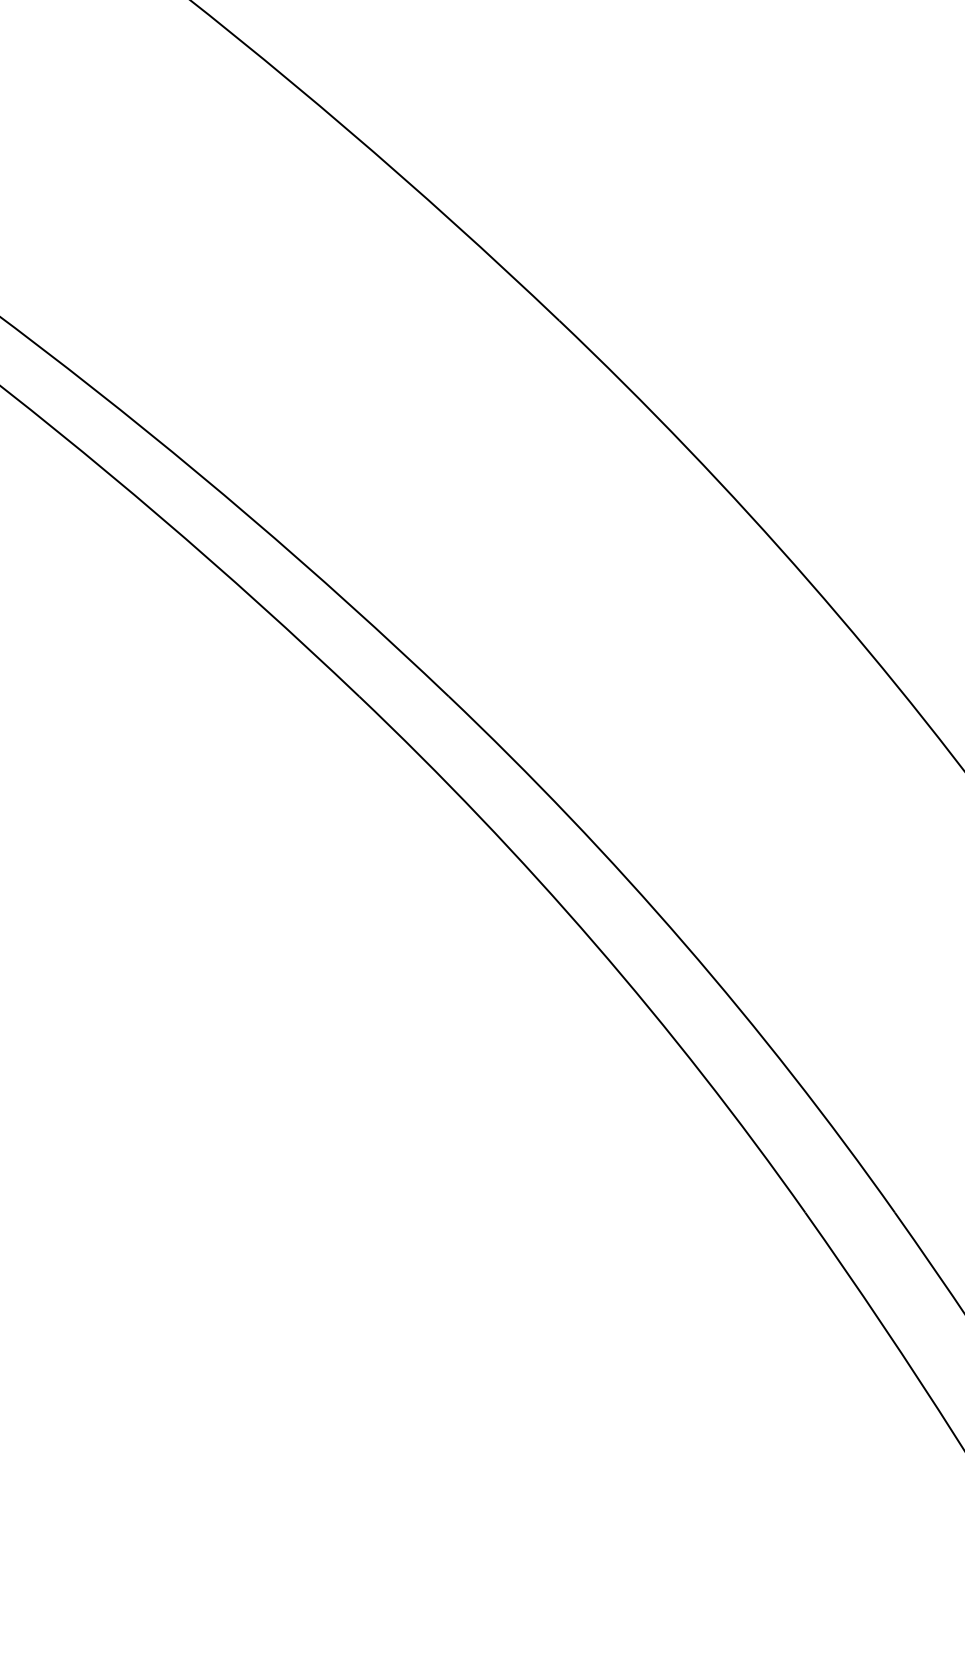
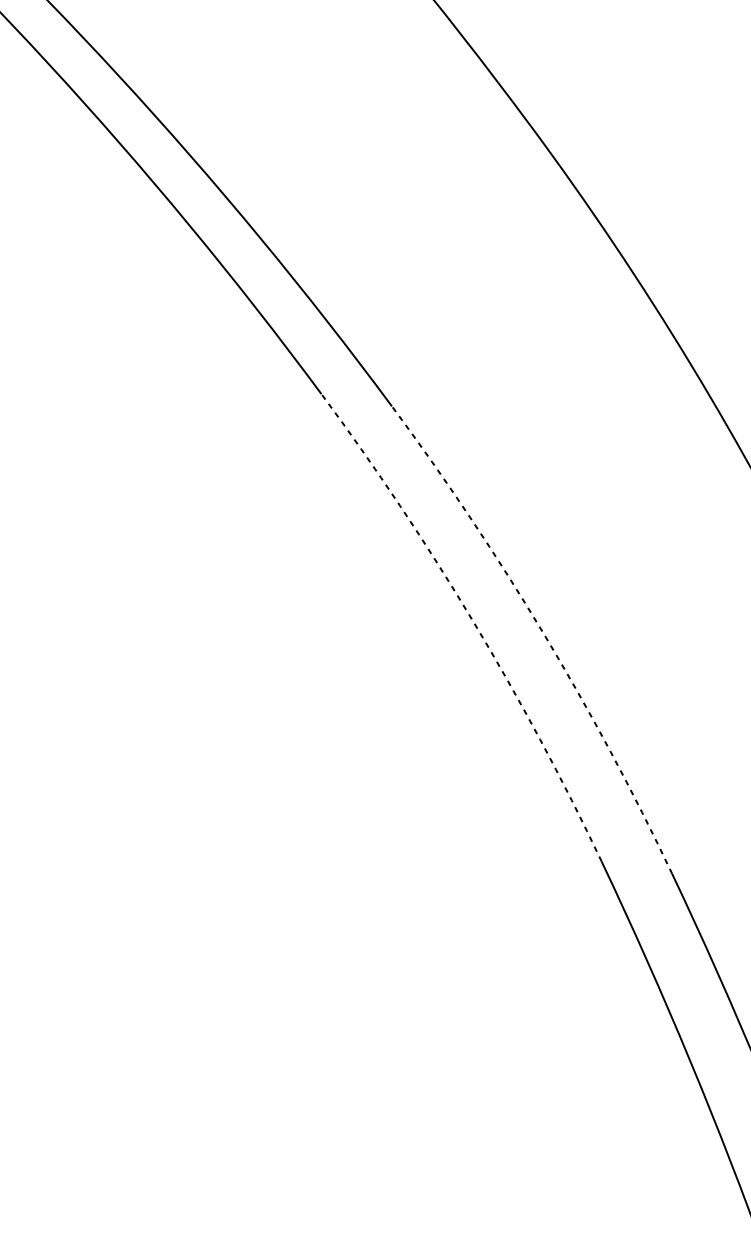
arc: (594, 943) -> (472, 620), solid -> dashed
arc: (684, 943) -> (543, 633), solid -> dashed

